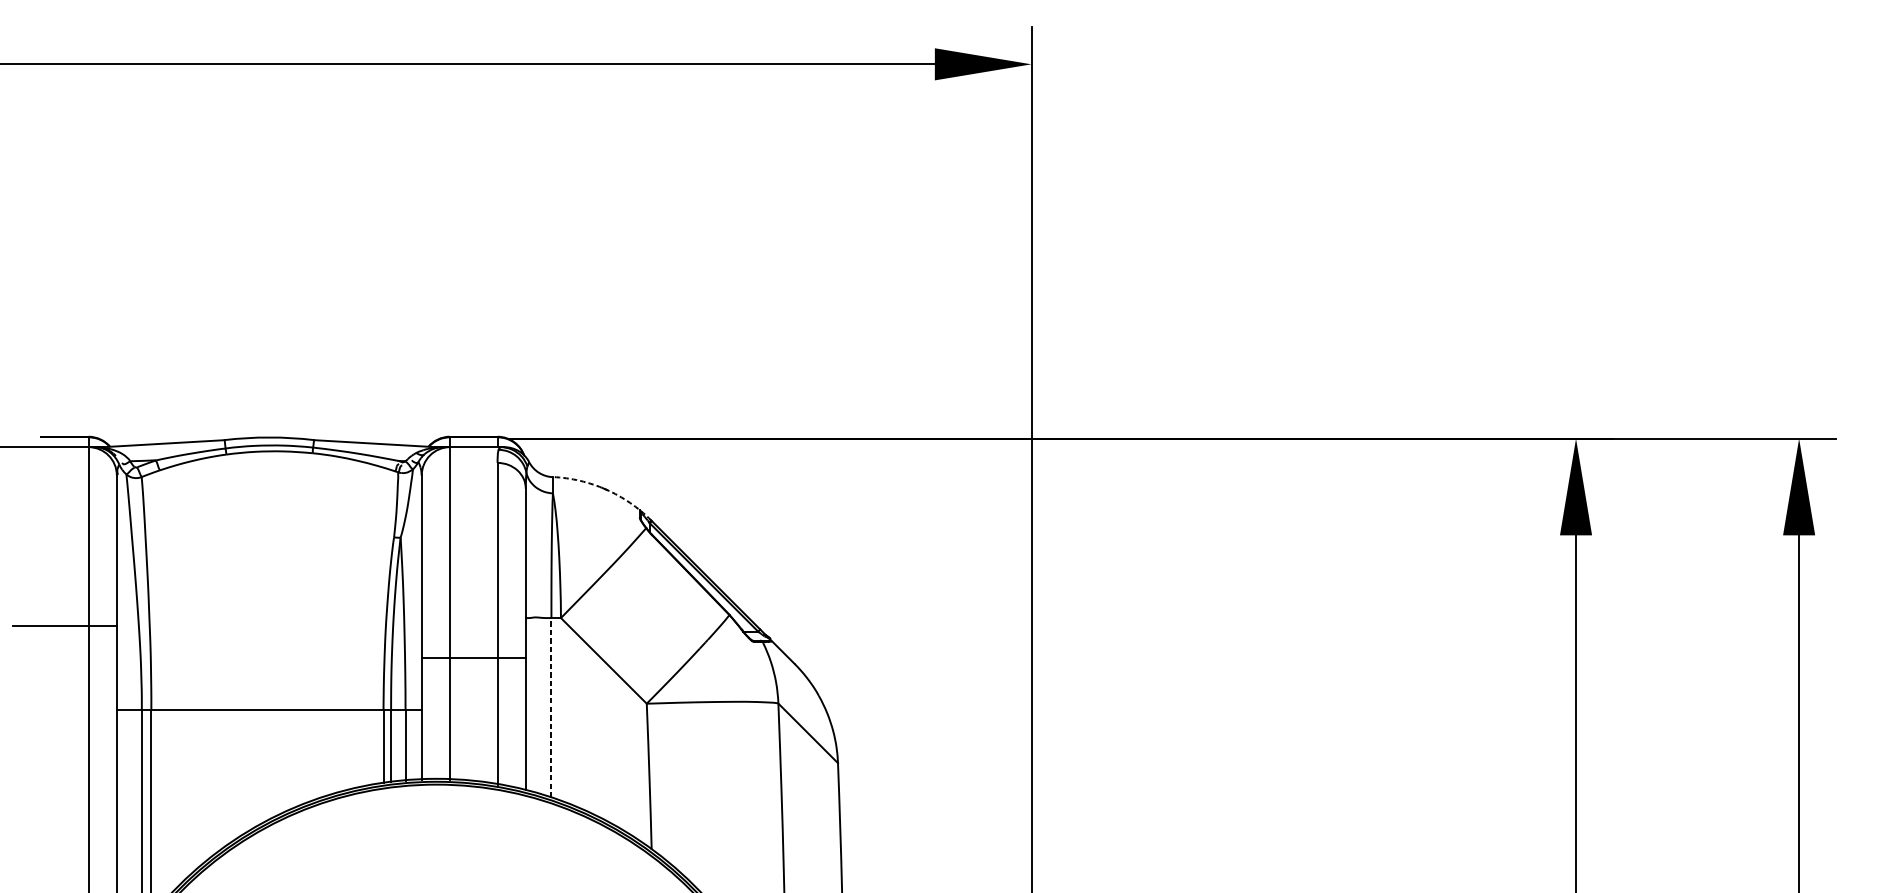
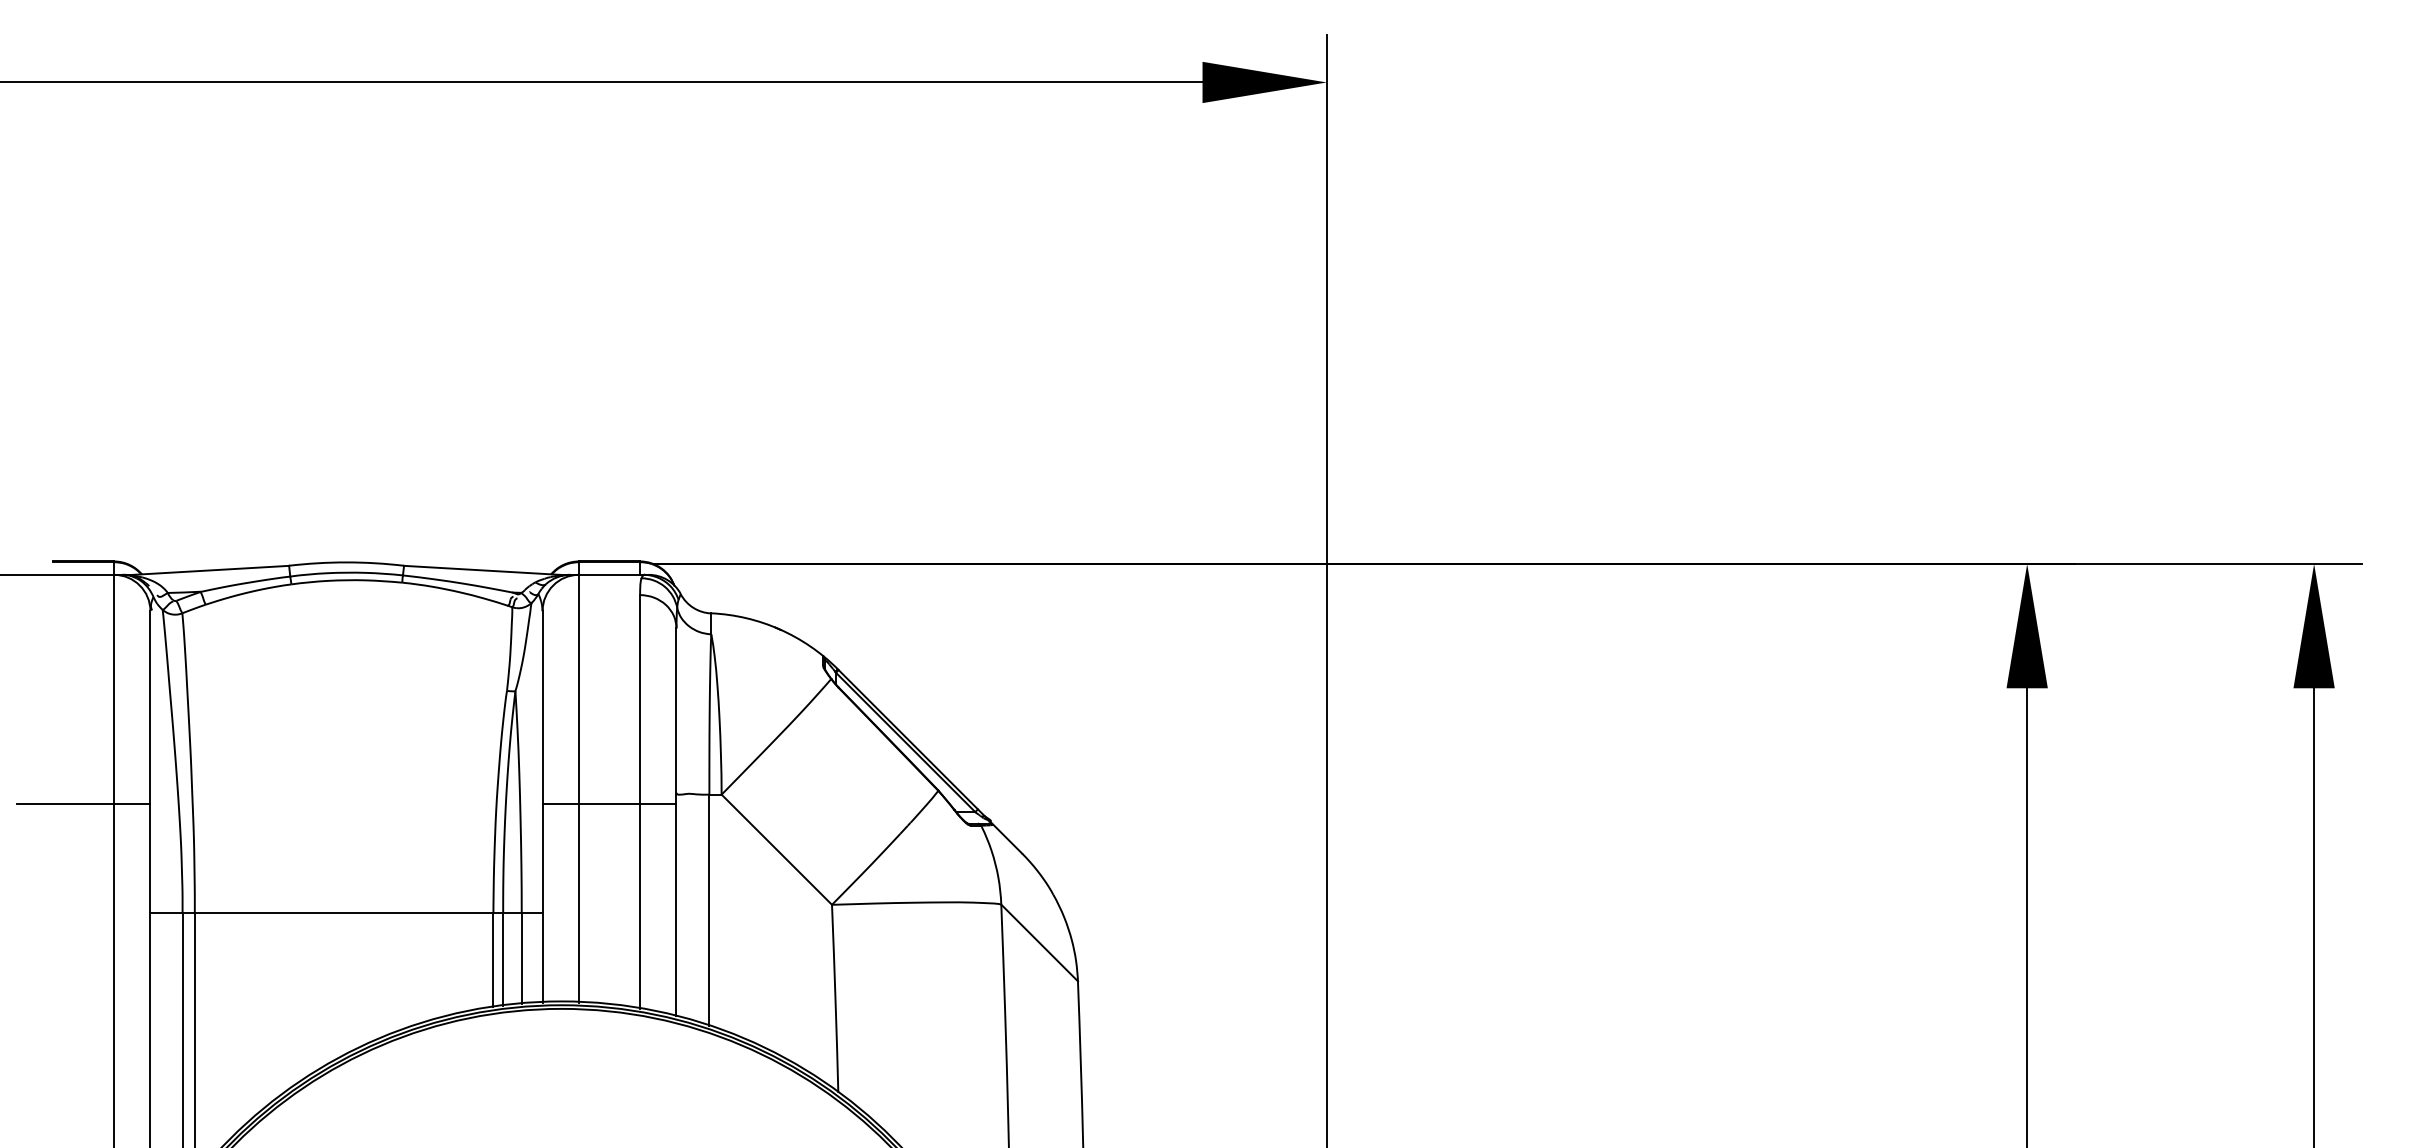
arc: (605, 489) -> (779, 629), dashed -> solid
line: (473, 658) -> (609, 804), moved
line: (551, 707) -> (709, 909), dashed -> solid

